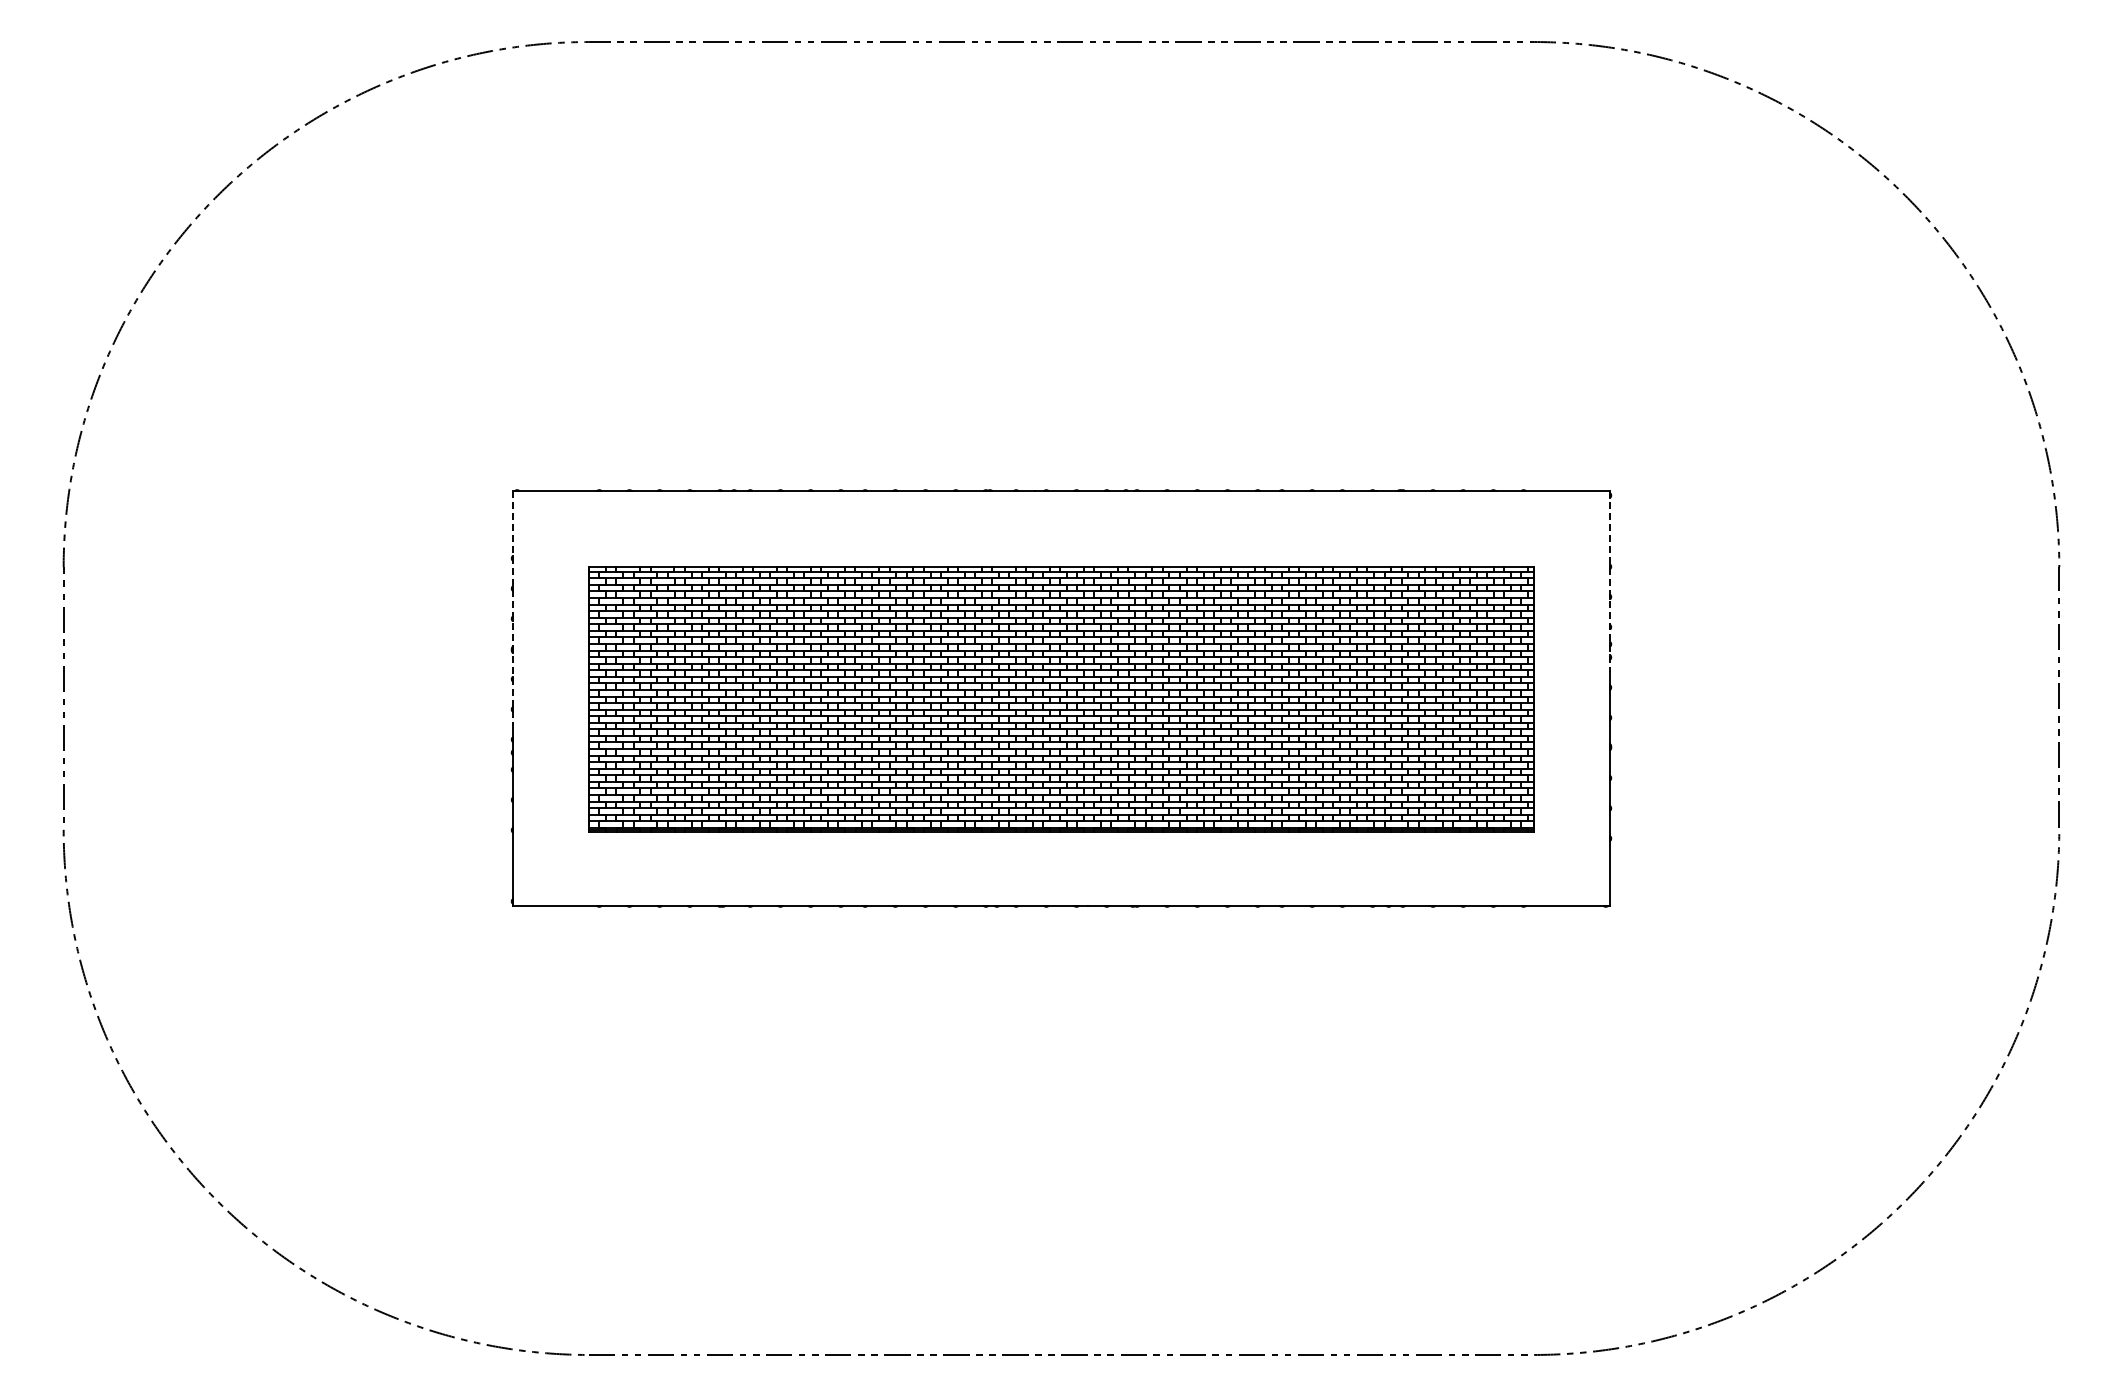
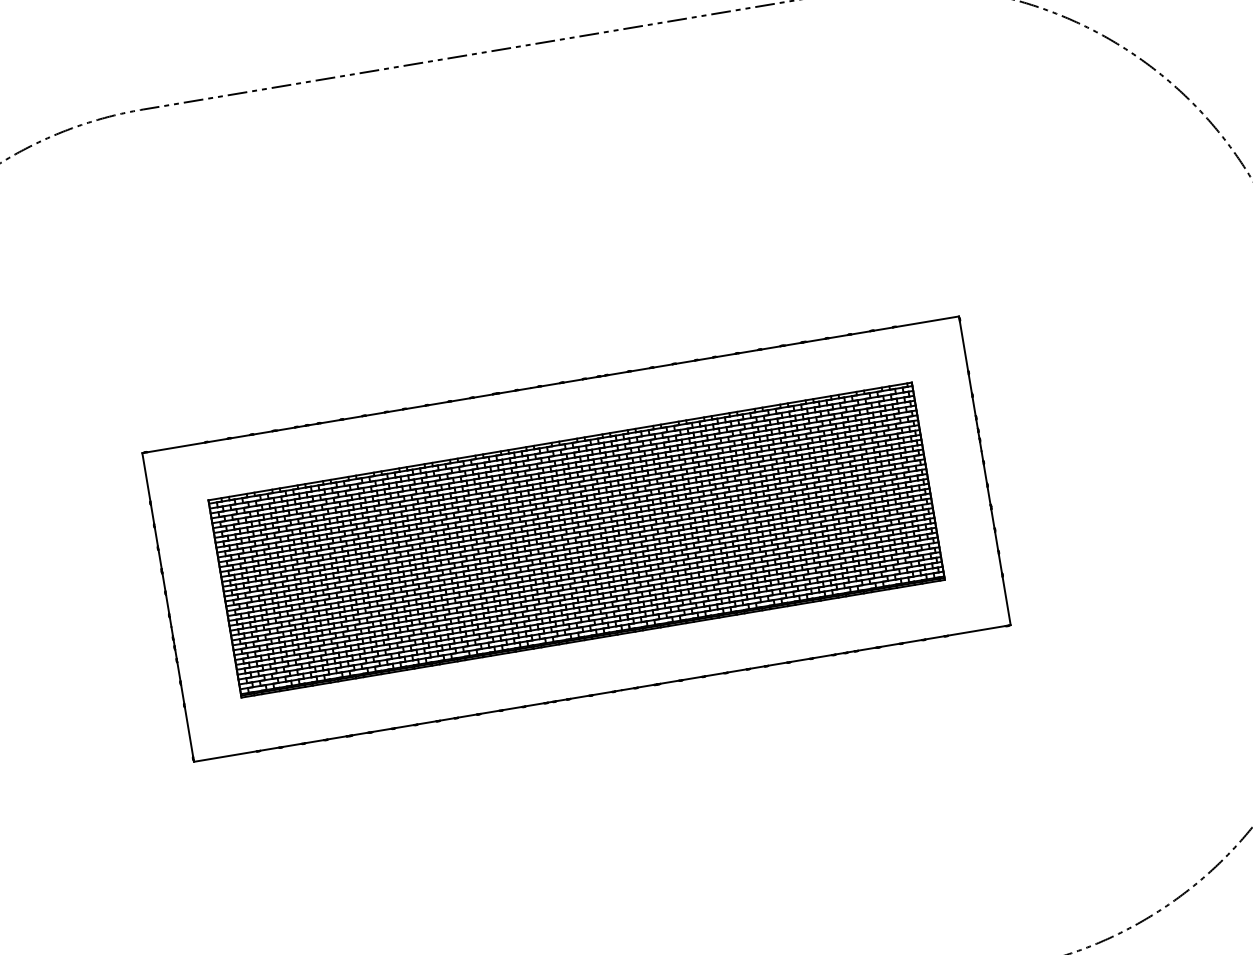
line: (1610, 581) -> (970, 383), dashed -> solid
line: (512, 607) -> (156, 539), dashed -> solid

